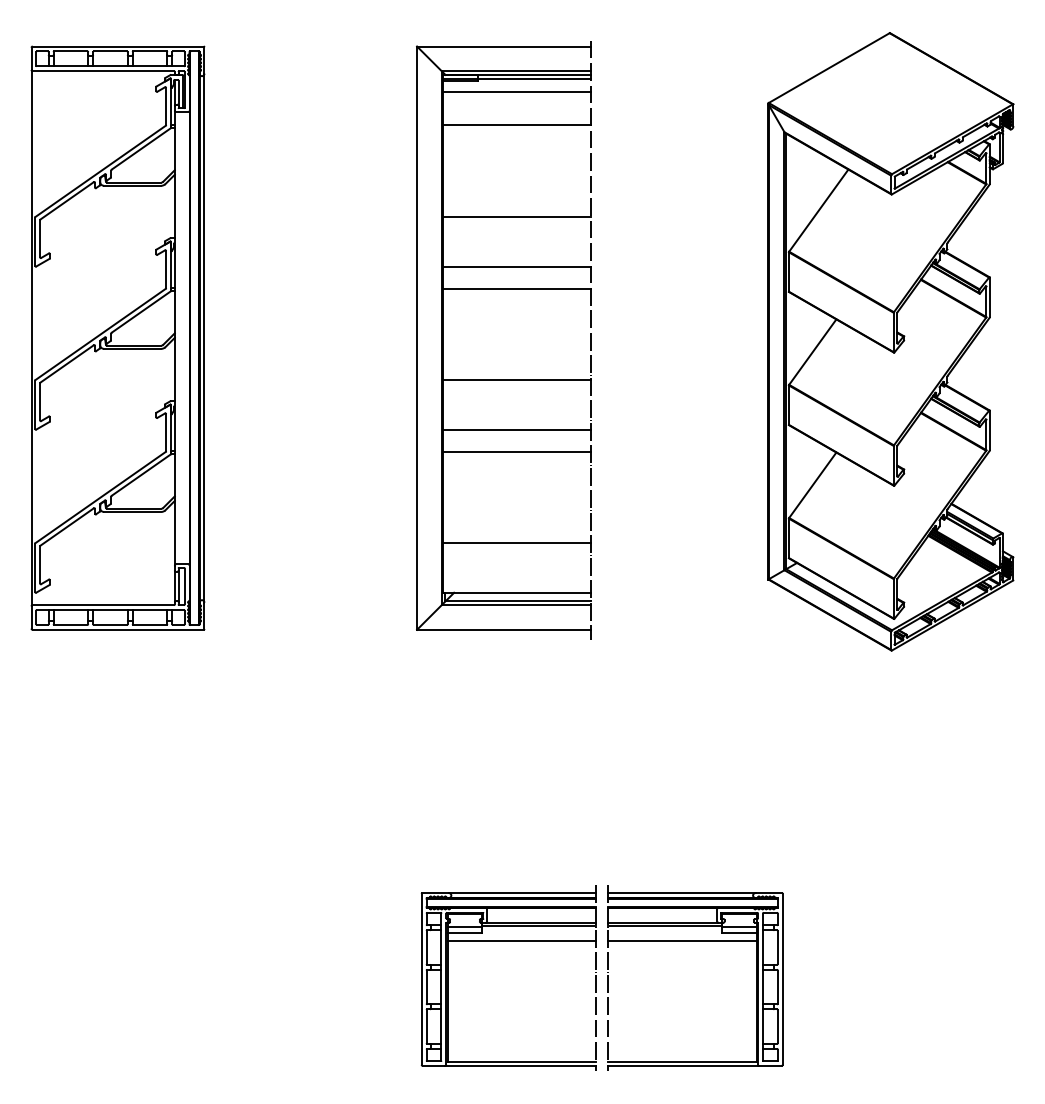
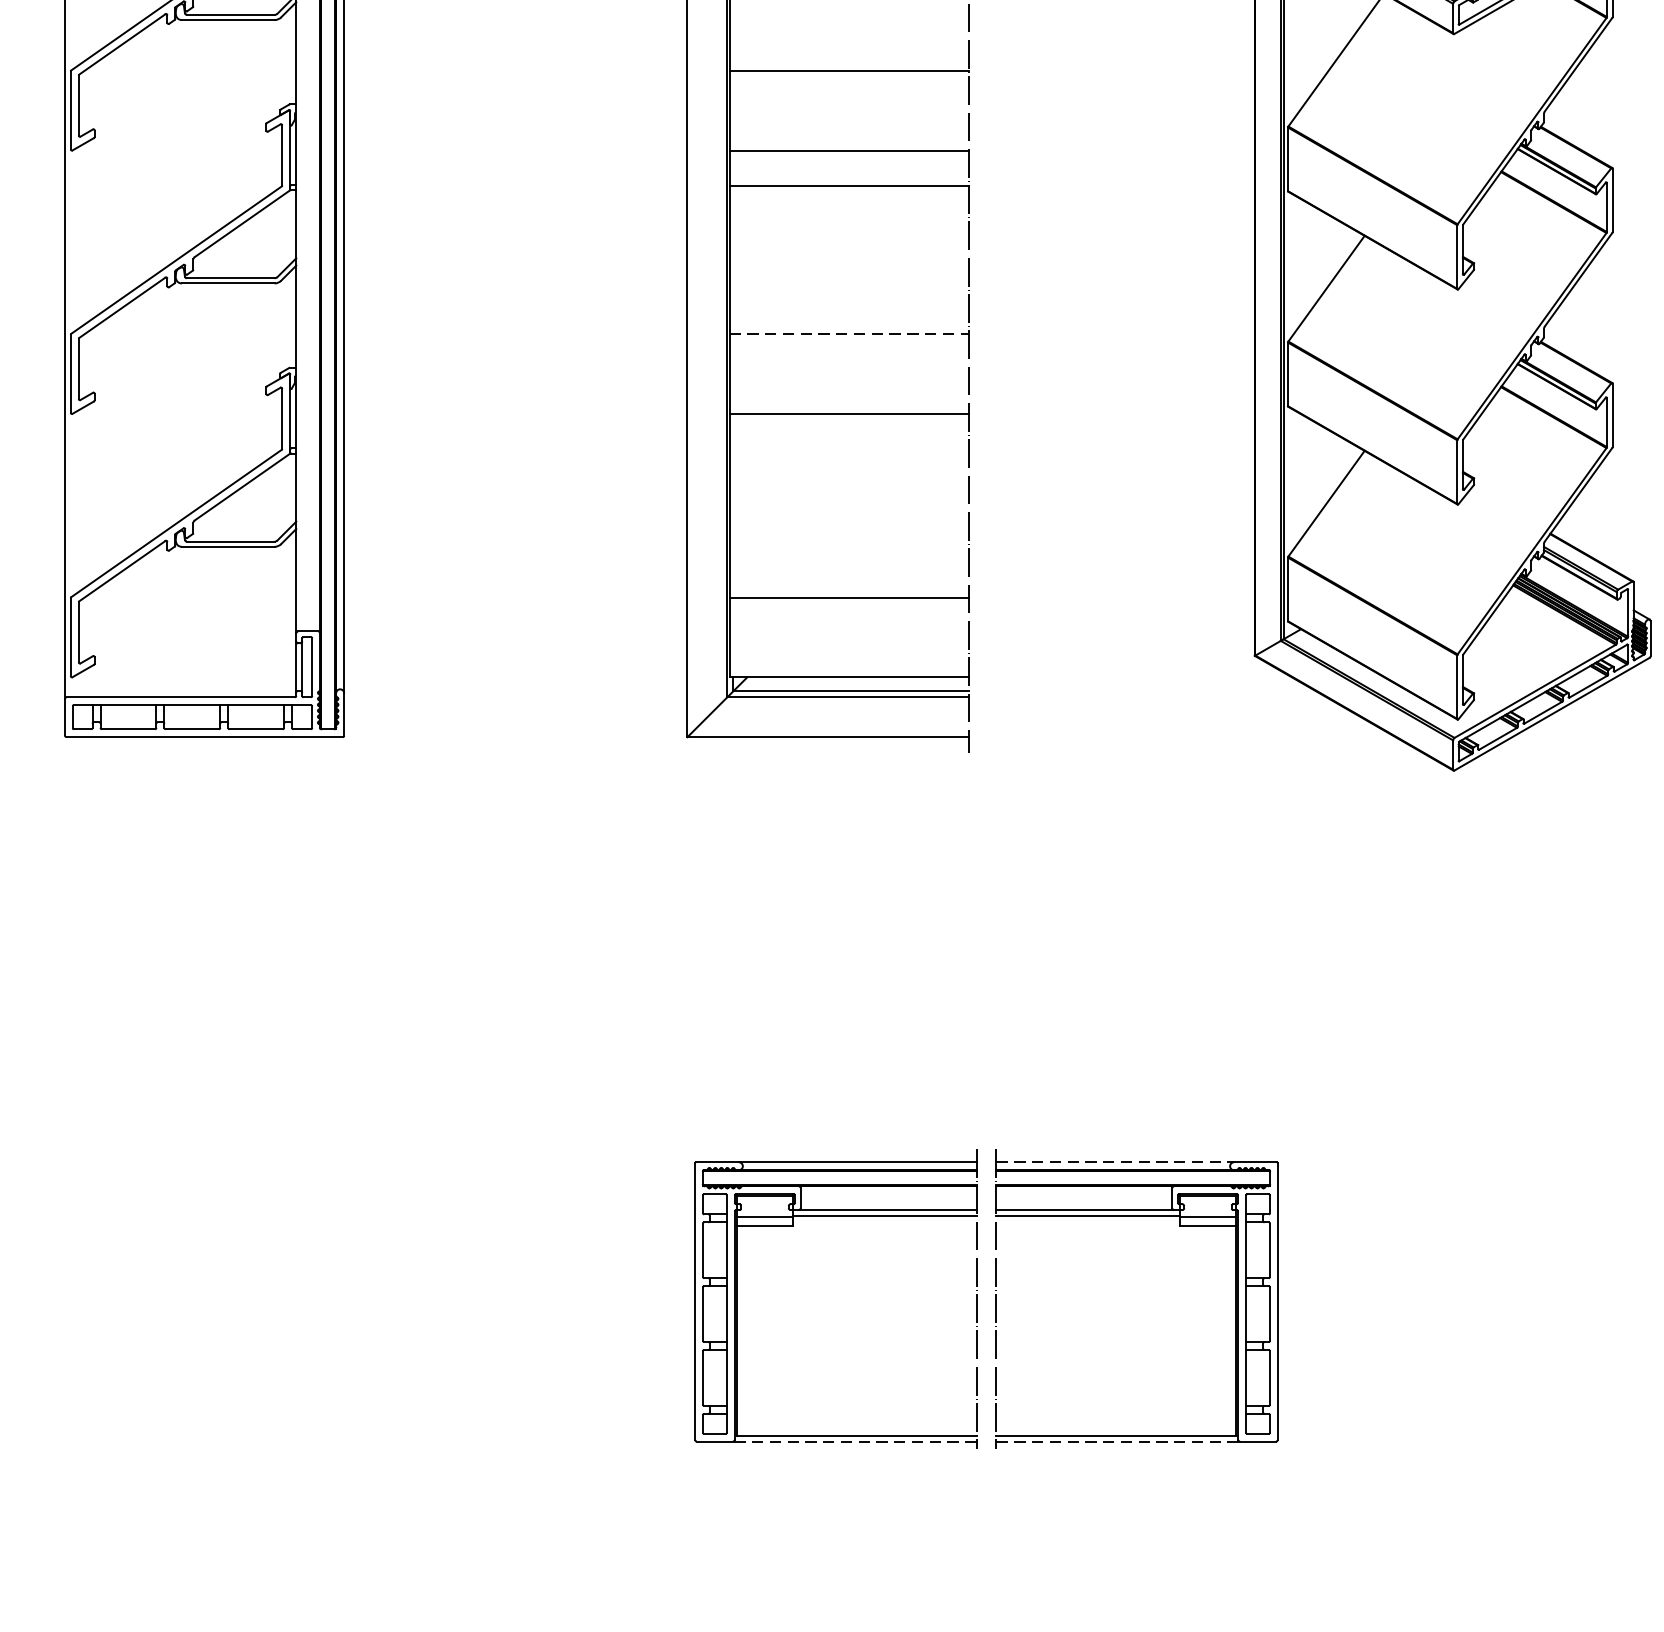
line: (517, 380) -> (849, 334), solid -> dashed
line: (517, 451) -> (849, 449), removed
line: (681, 893) -> (1114, 1162), solid -> dashed
line: (521, 941) -> (856, 1240), removed
line: (682, 941) -> (1116, 1240), removed
line: (520, 1066) -> (854, 1442), solid -> dashed
line: (684, 1066) -> (1119, 1442), solid -> dashed

